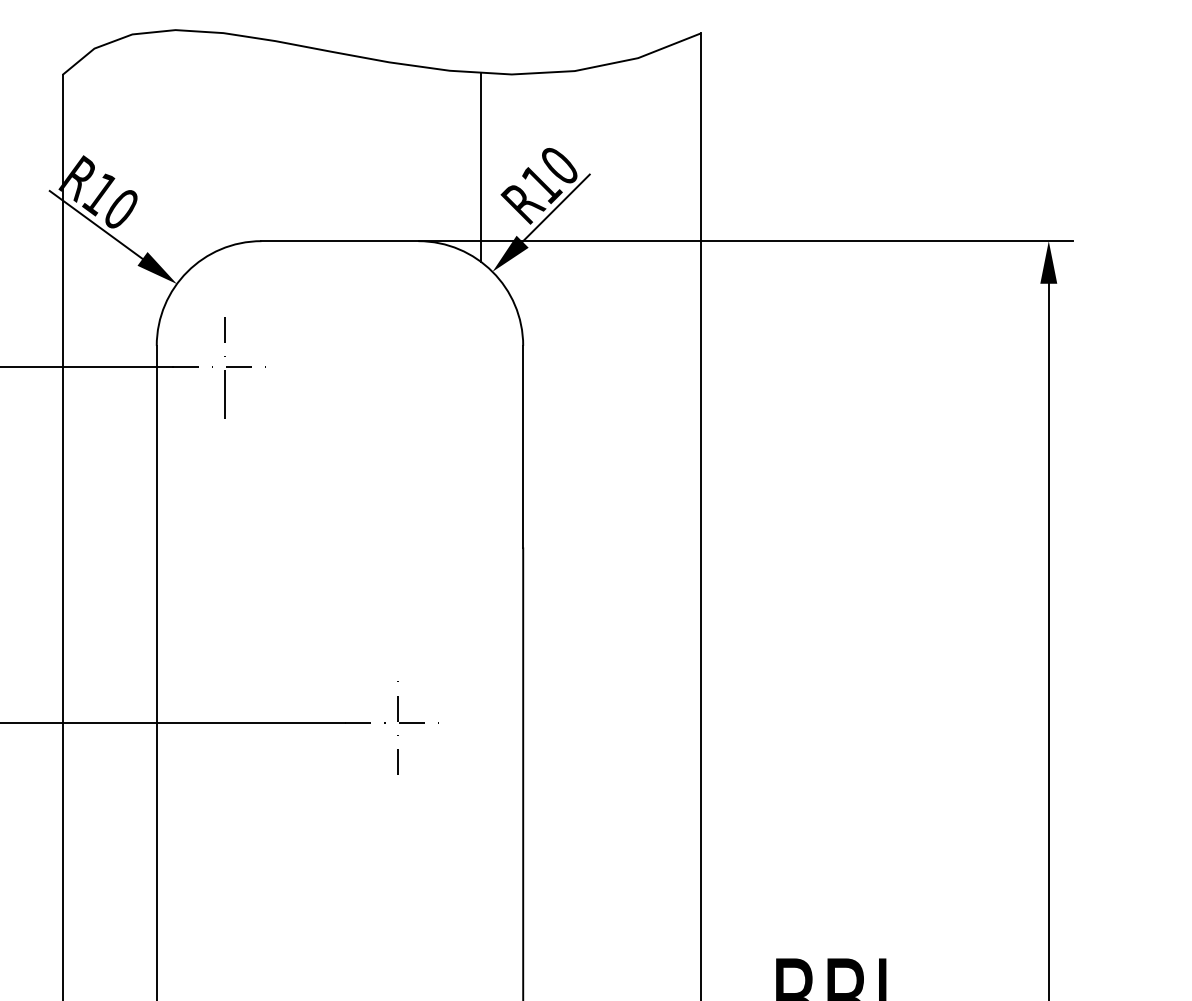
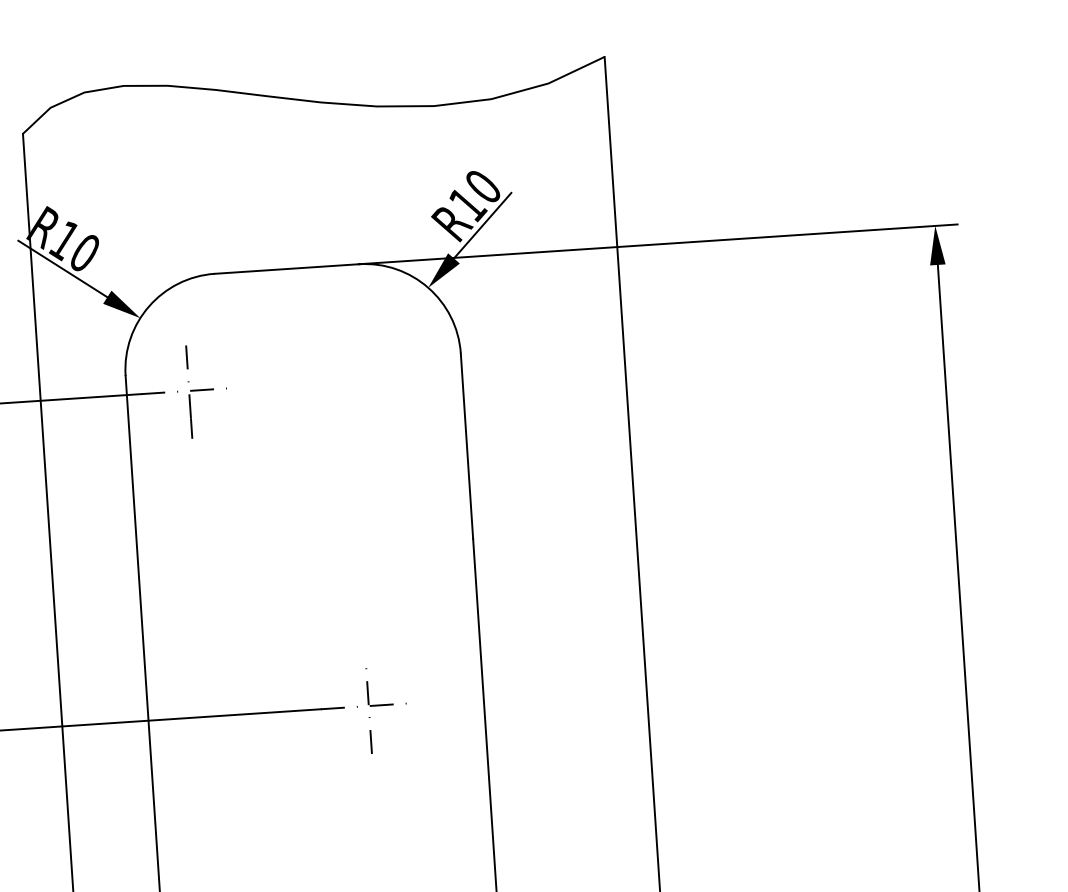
line: (481, 167) -> (411, 193), removed

